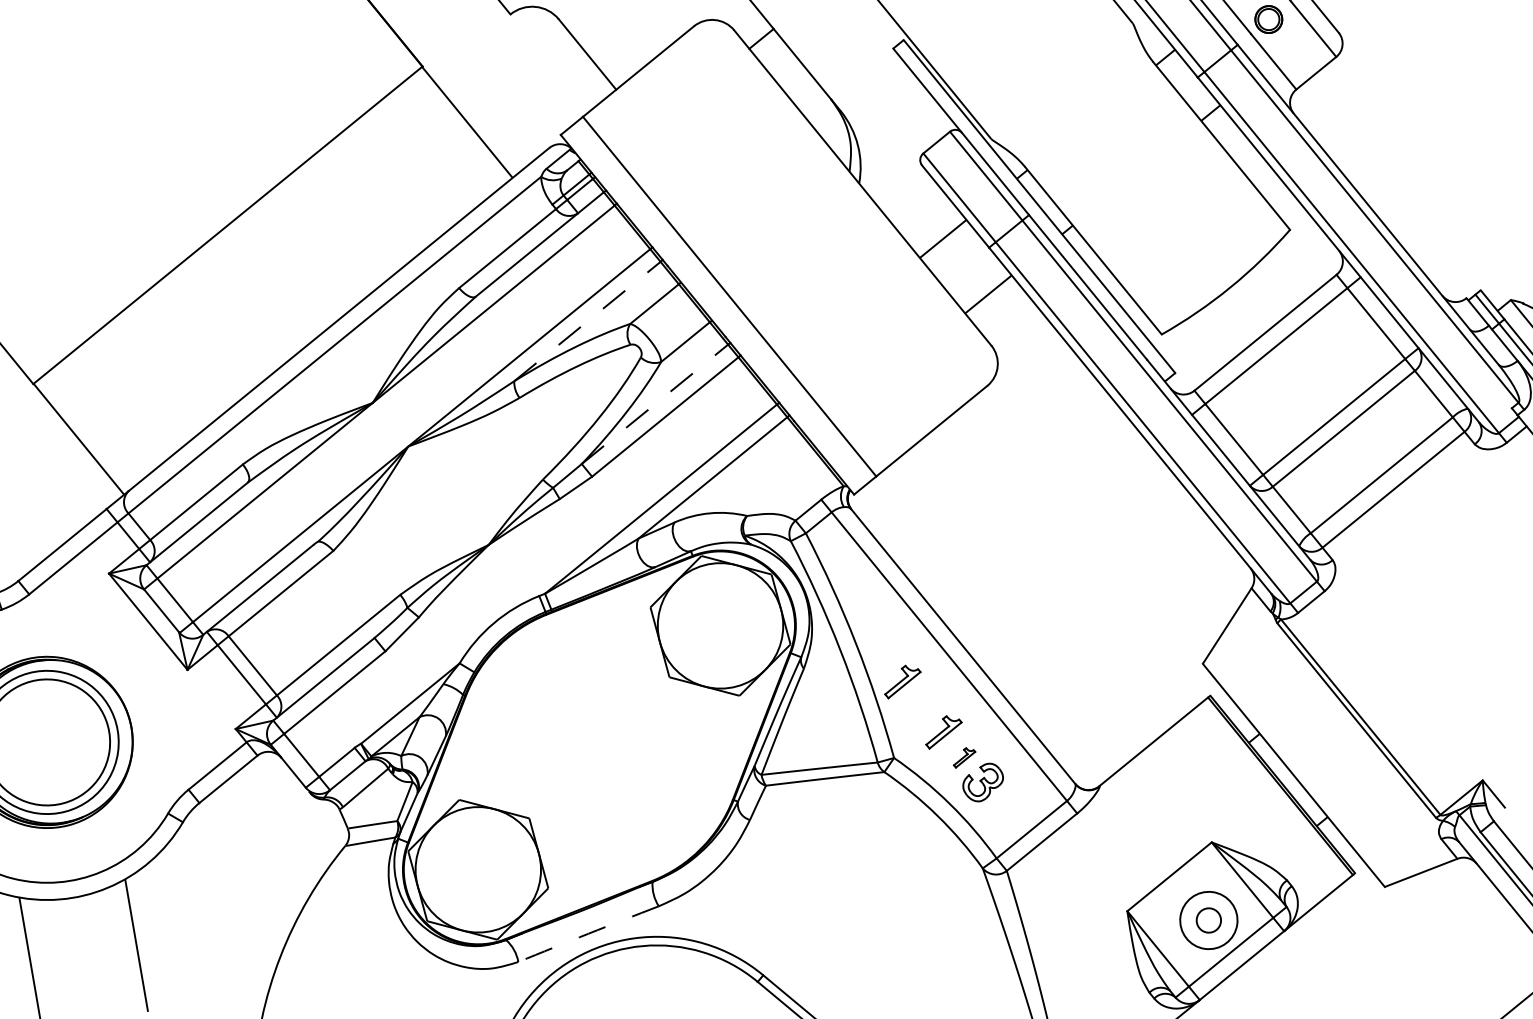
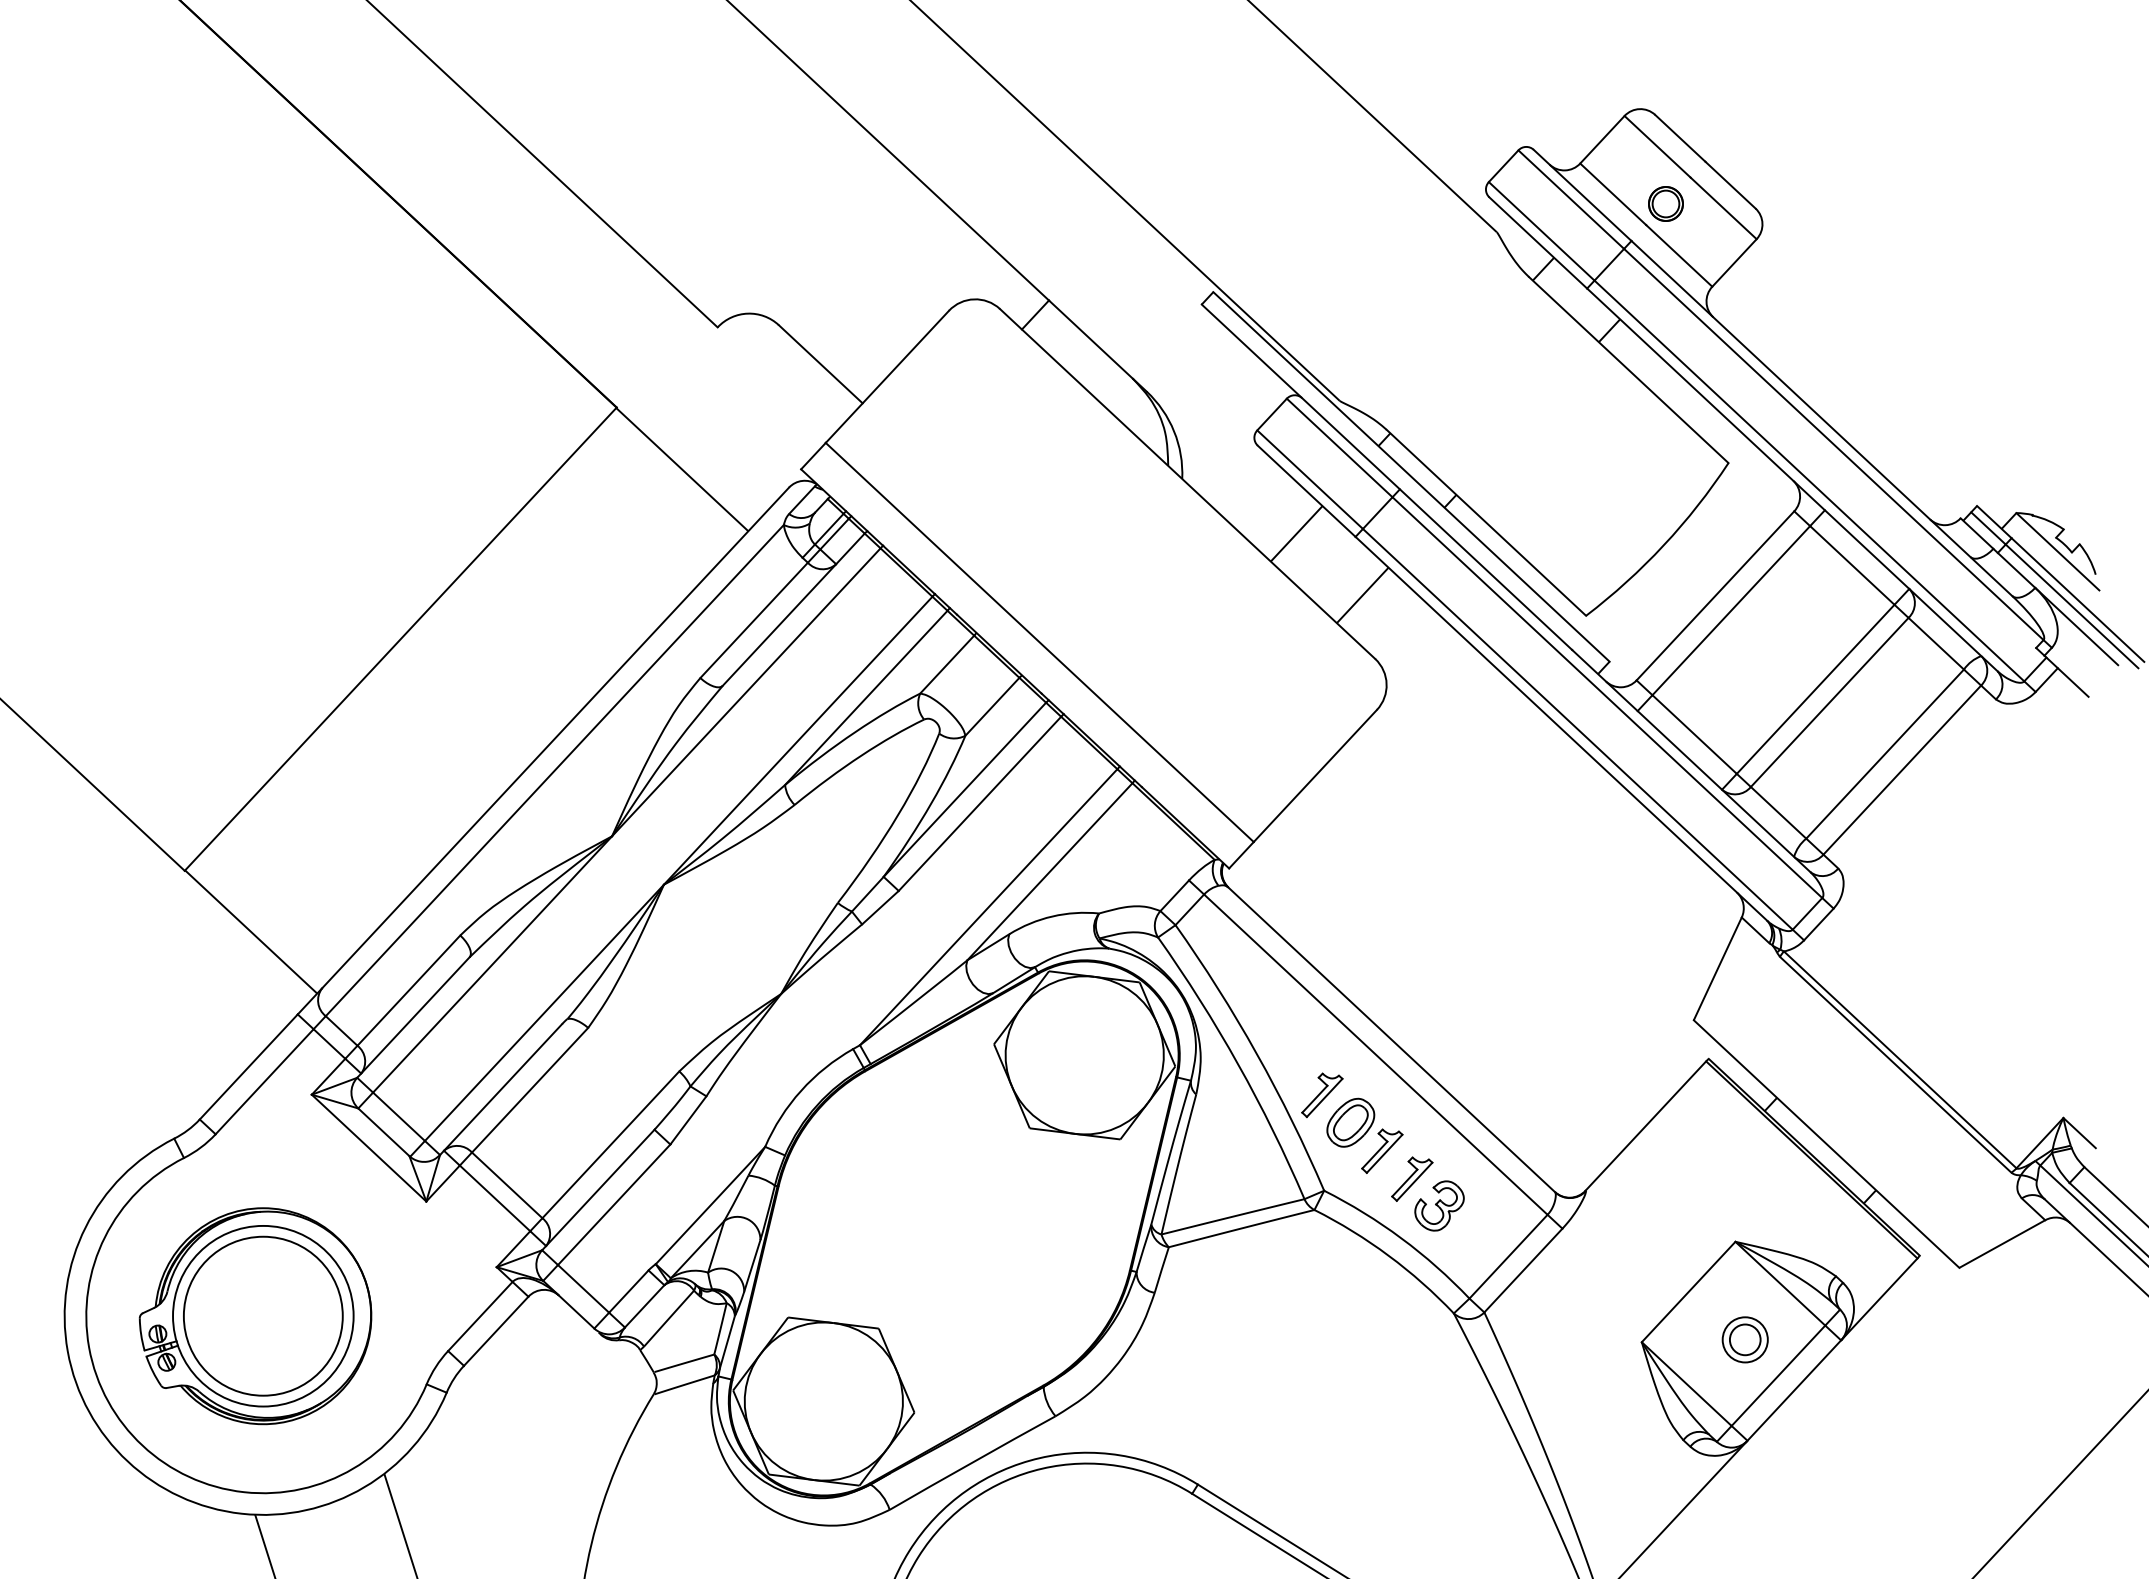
line: (587, 321) -> (866, 697), dashed -> solid
line: (655, 404) -> (965, 789), dashed -> solid
part: (922, 707) -> (1350, 1122), added
part: (964, 757) -> (1412, 1178), size x1.67
circle: (1208, 920) -> (1744, 1339), size x0.62
arc: (588, 933) -> (972, 1462), dashed -> solid

